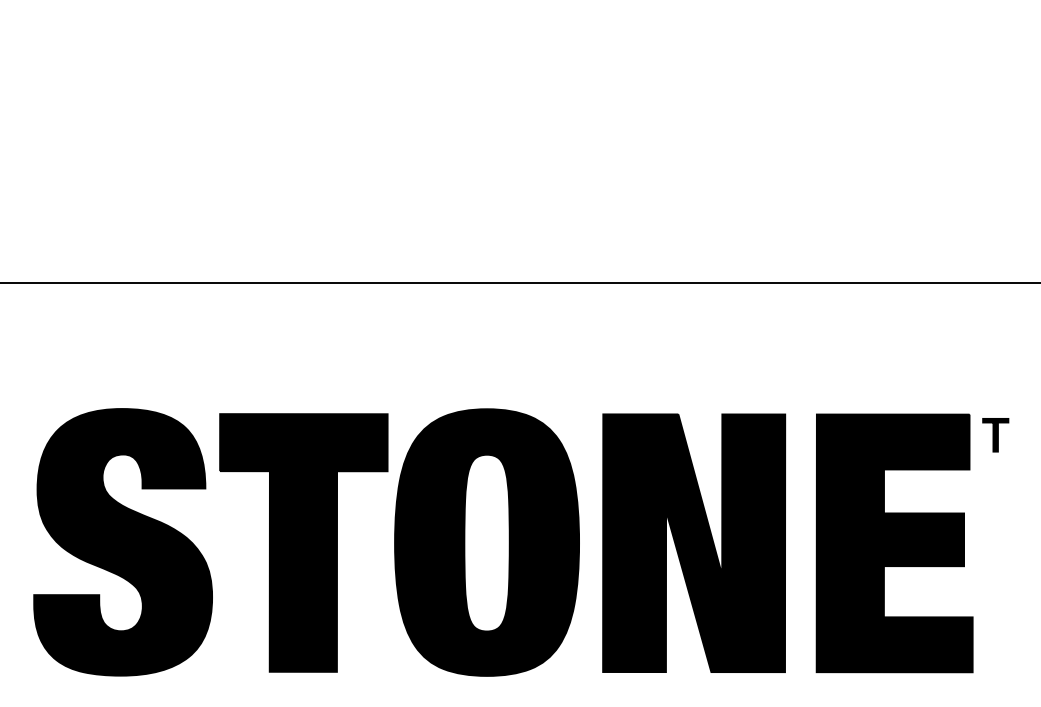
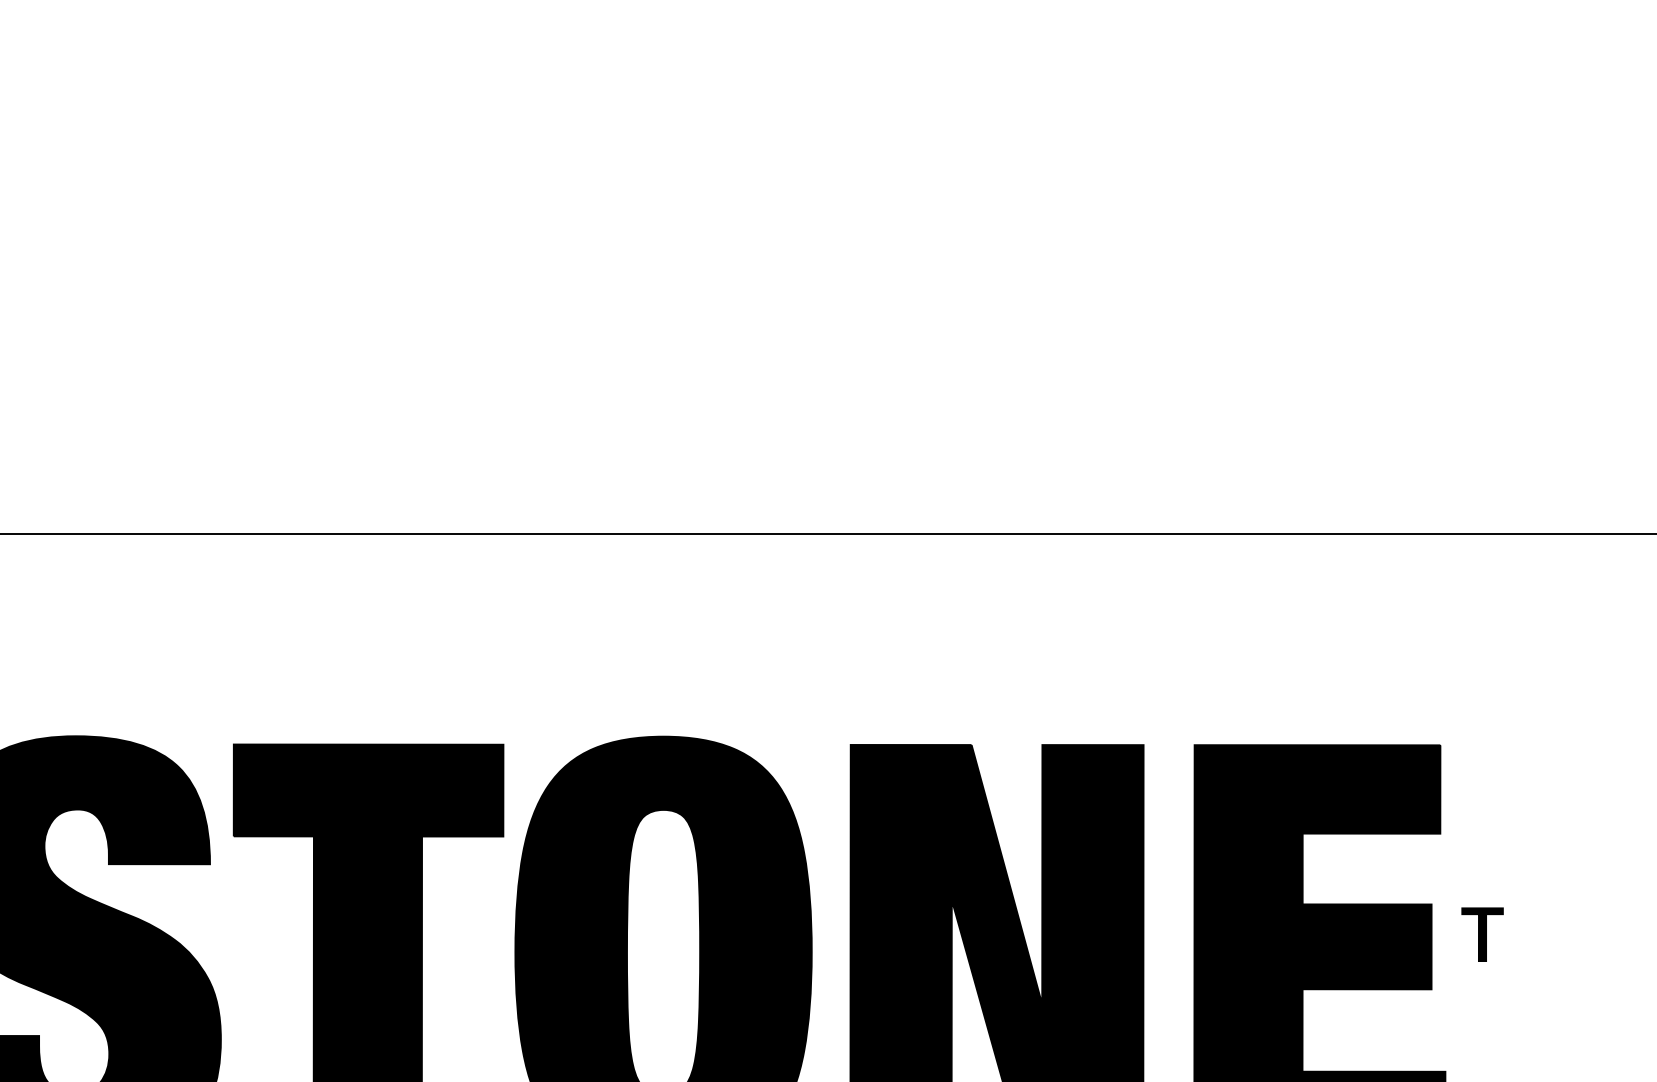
part: (995, 435) -> (1482, 935), moved

